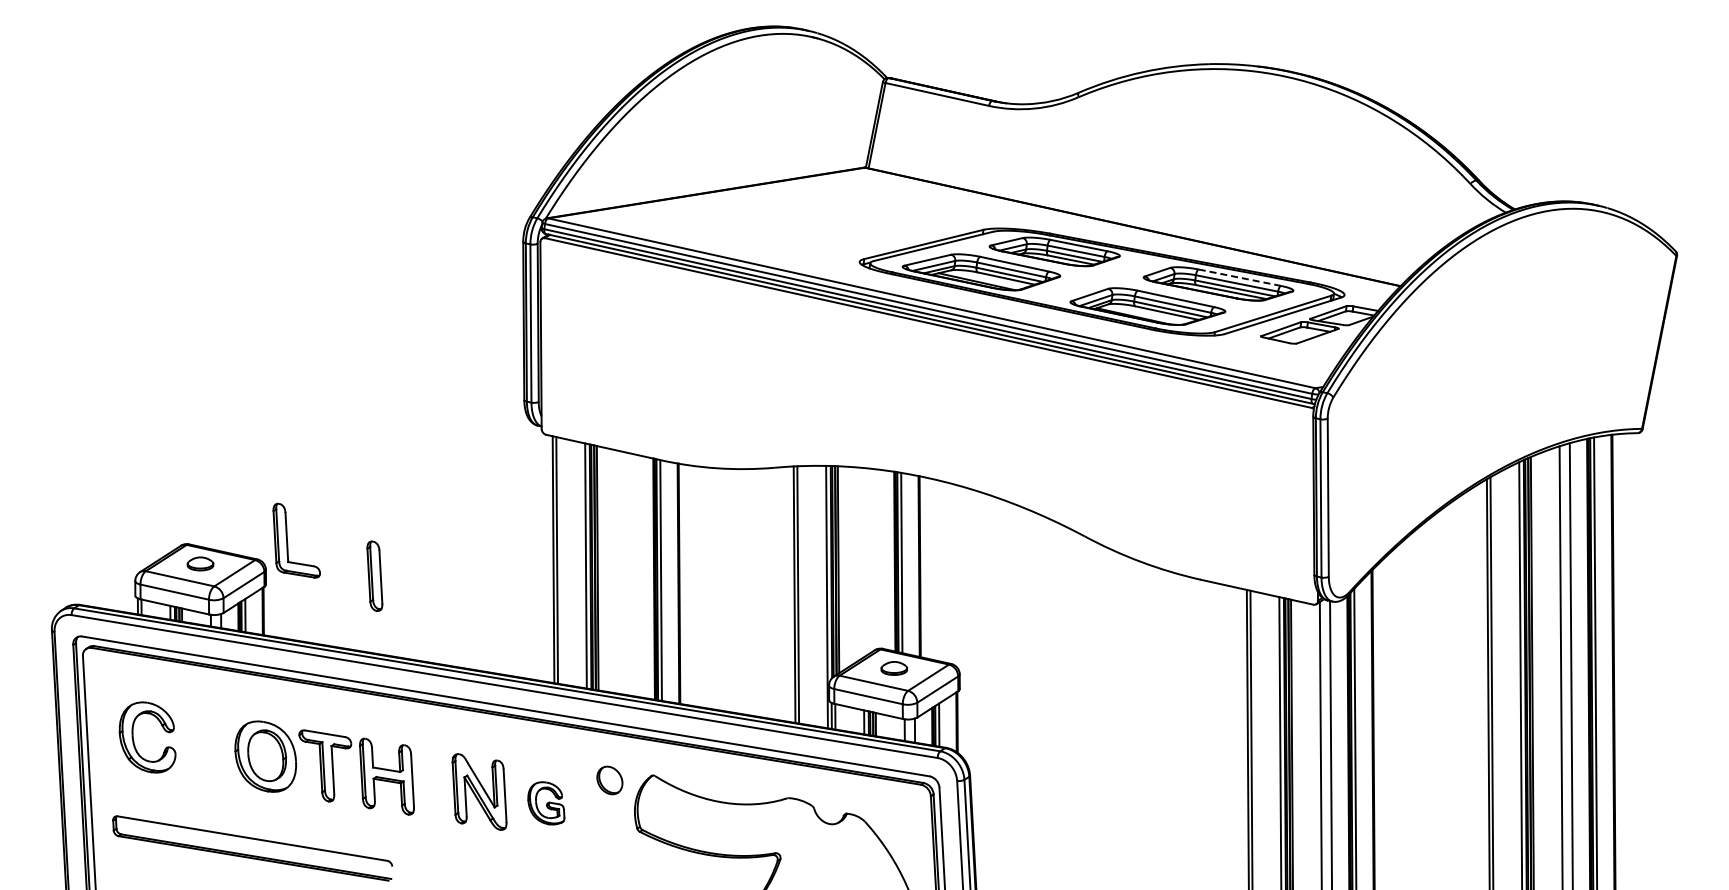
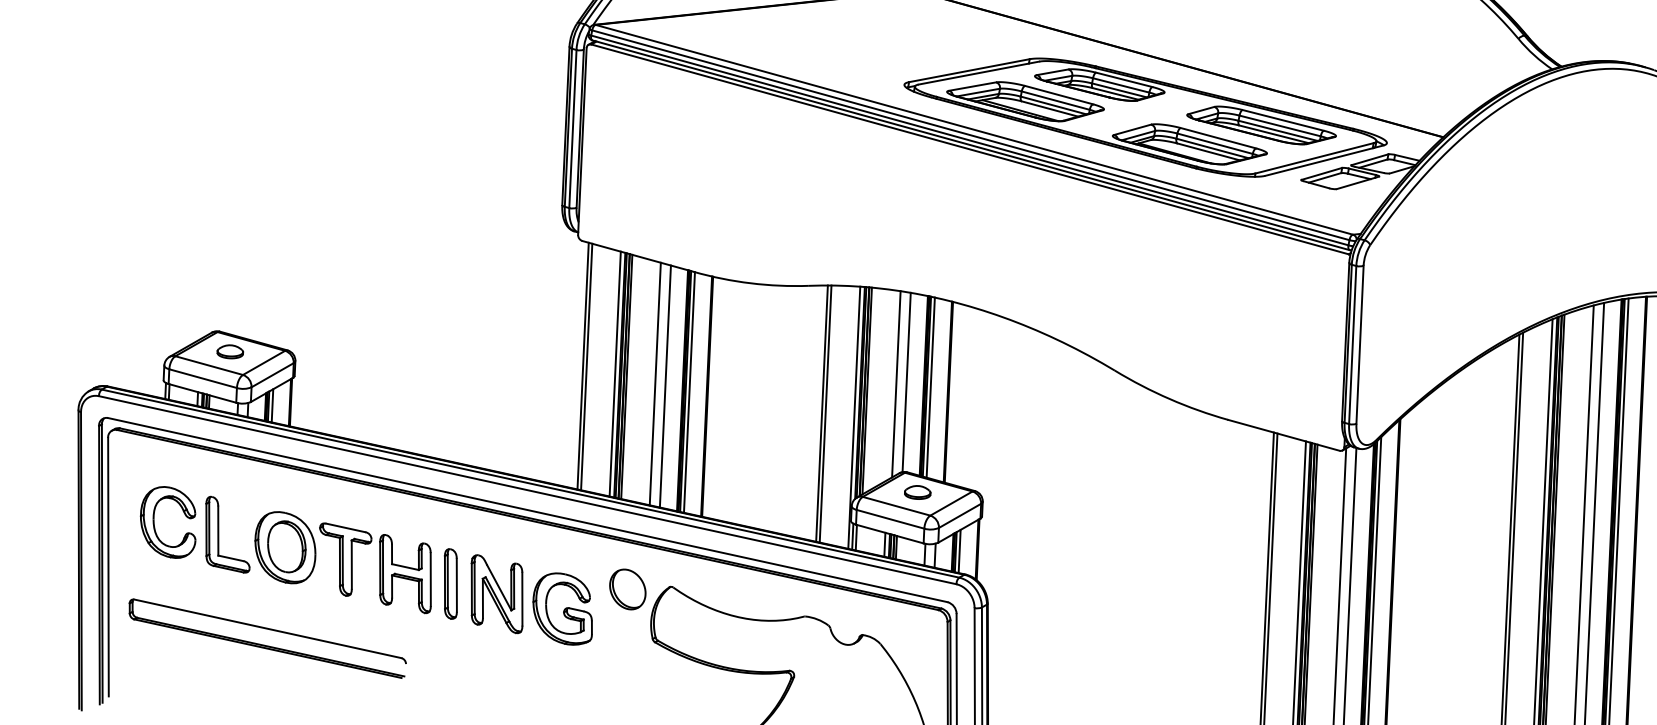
line: (1239, 277) -> (1282, 120), dashed -> solid
part: (288, 543) -> (219, 537), moved
line: (877, 558) -> (906, 381), added
line: (866, 561) -> (895, 384), added
line: (626, 573) -> (655, 383), added
line: (636, 575) -> (665, 386), added
part: (374, 576) -> (450, 584), moved
part: (609, 780) -> (627, 589), size x1.43
part: (546, 803) -> (563, 609), size x1.67

